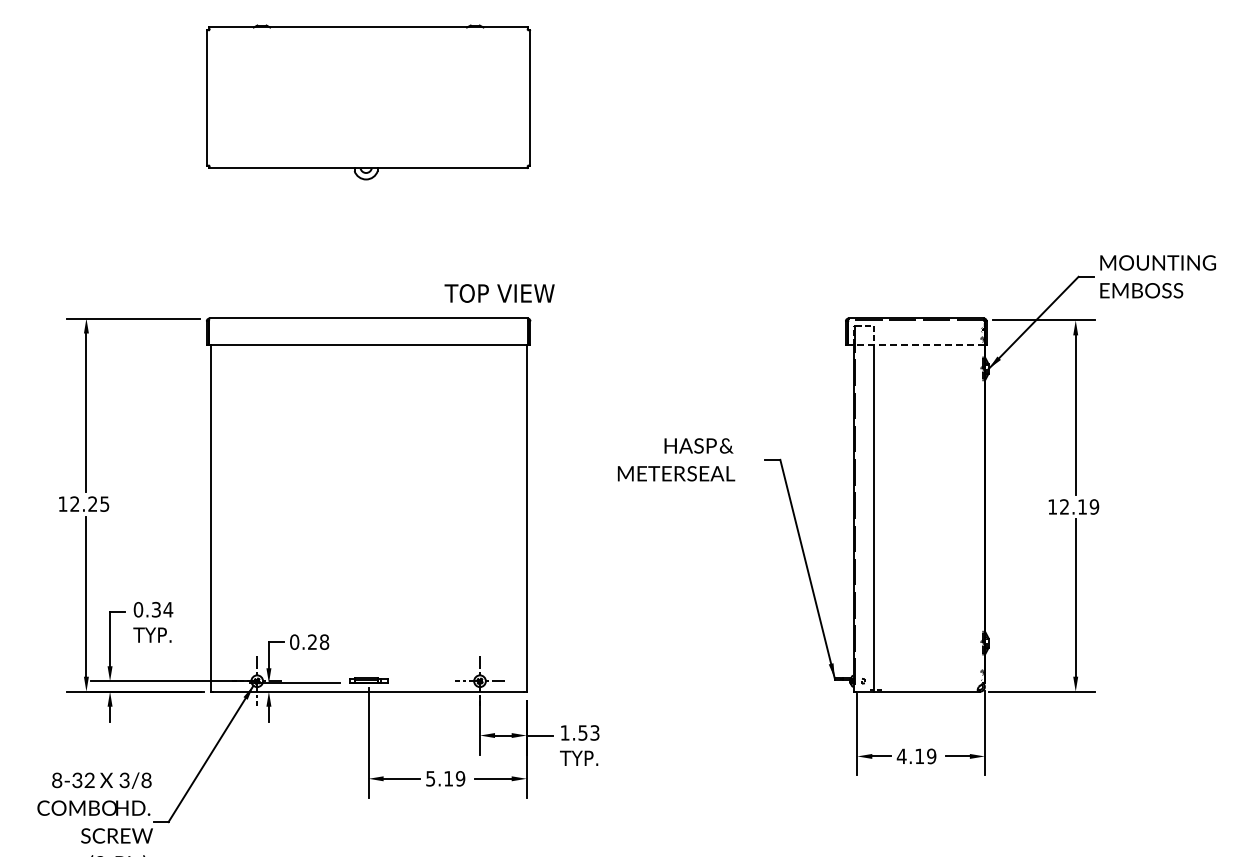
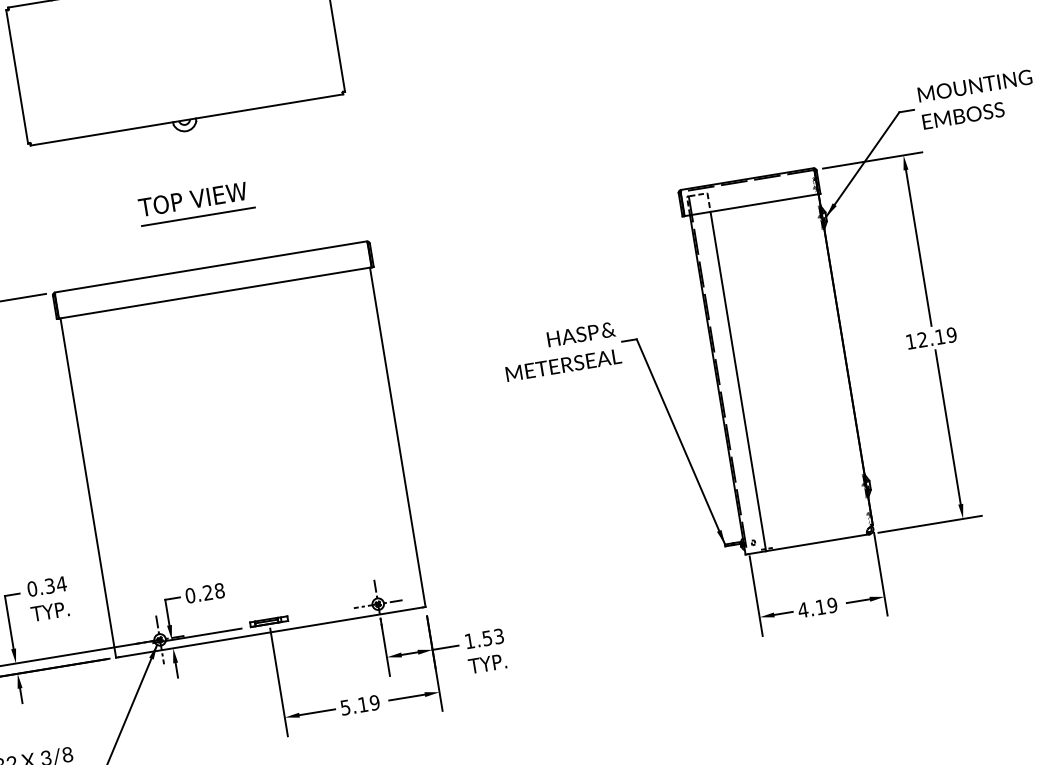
line: (363, 266) -> (197, 216), added
text: (499, 293) -> (192, 199), moved
line: (915, 345) -> (750, 205), dashed -> solid
text: (676, 459) -> (561, 351), moved

